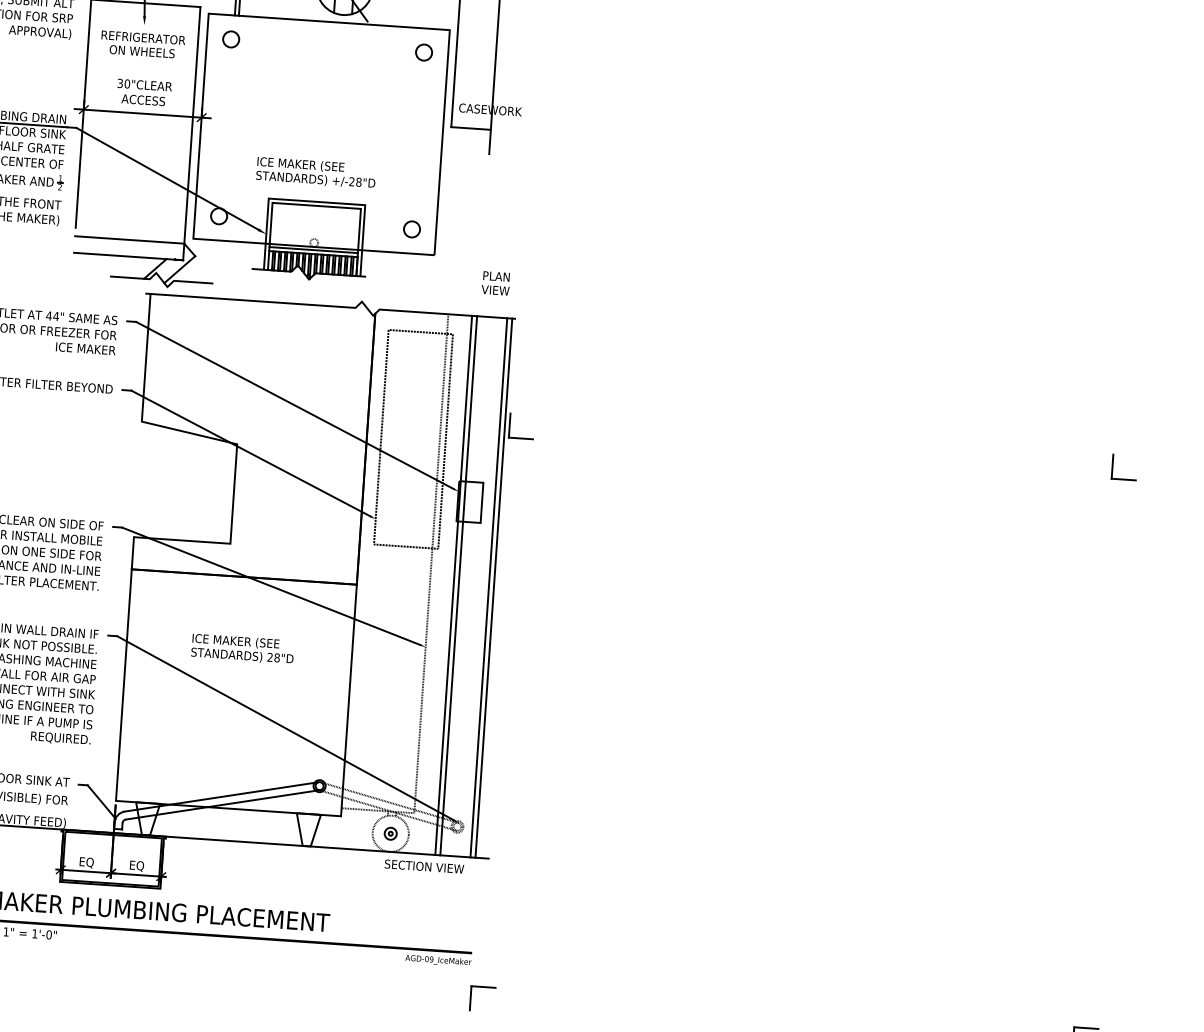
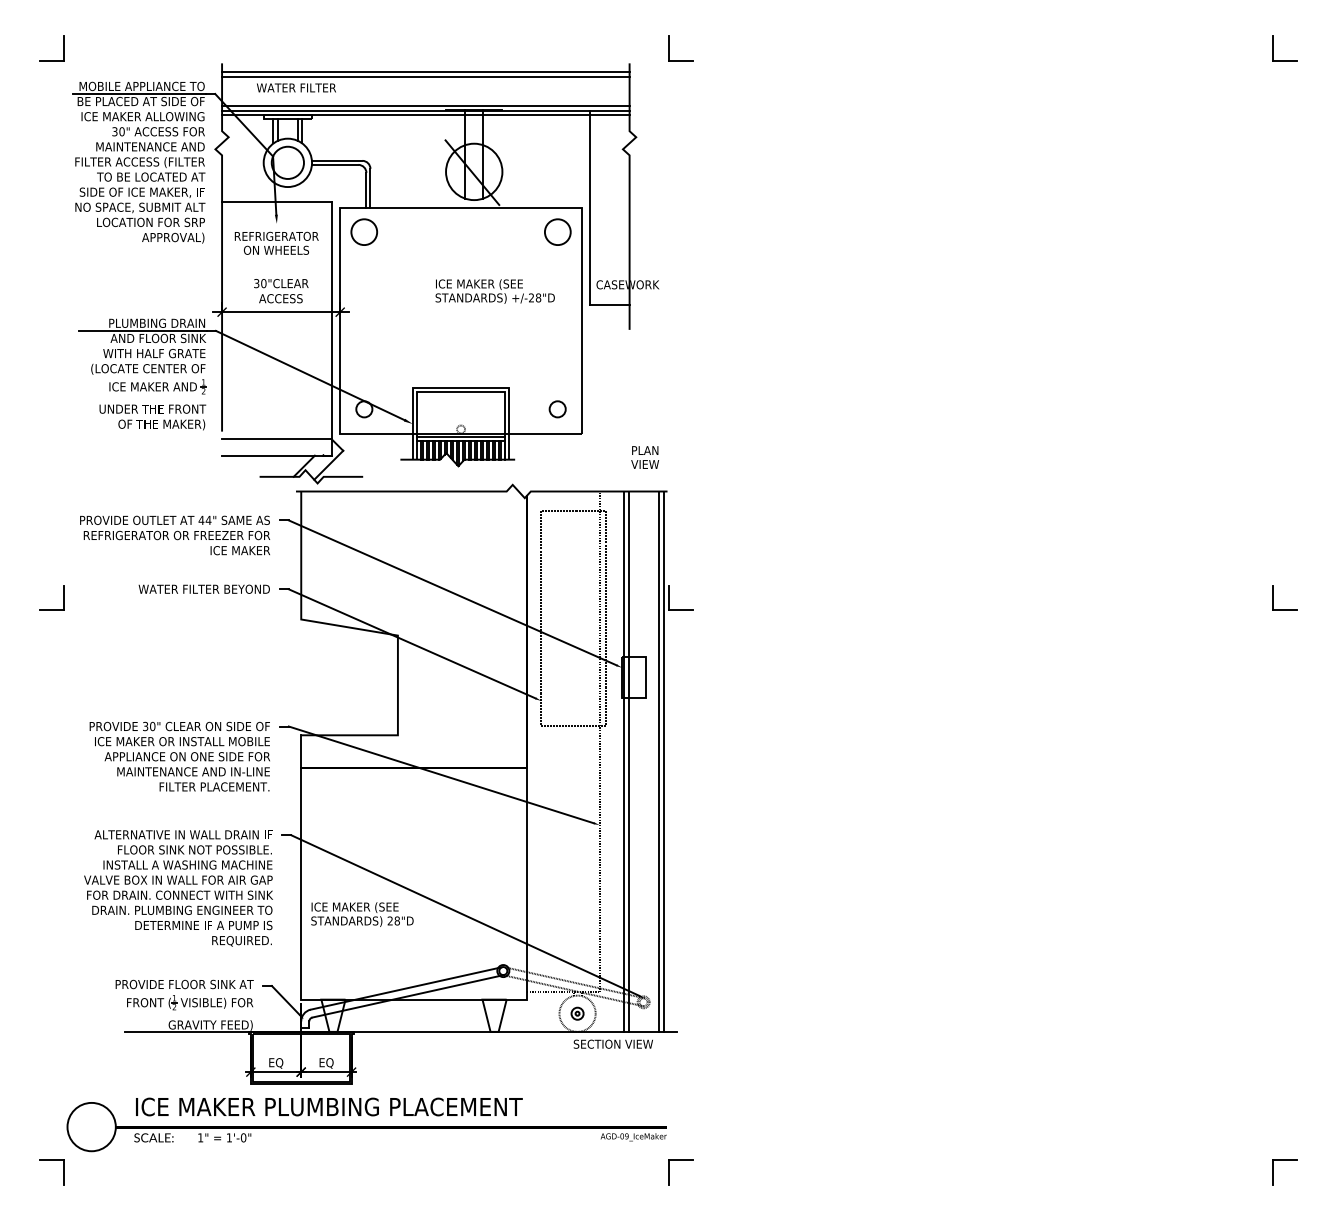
circle: (231, 38) -> (364, 231), size x1.6
circle: (423, 51) -> (557, 231), size x1.6
text: (315, 172) -> (494, 291), moved
text: (242, 649) -> (362, 914), moved

